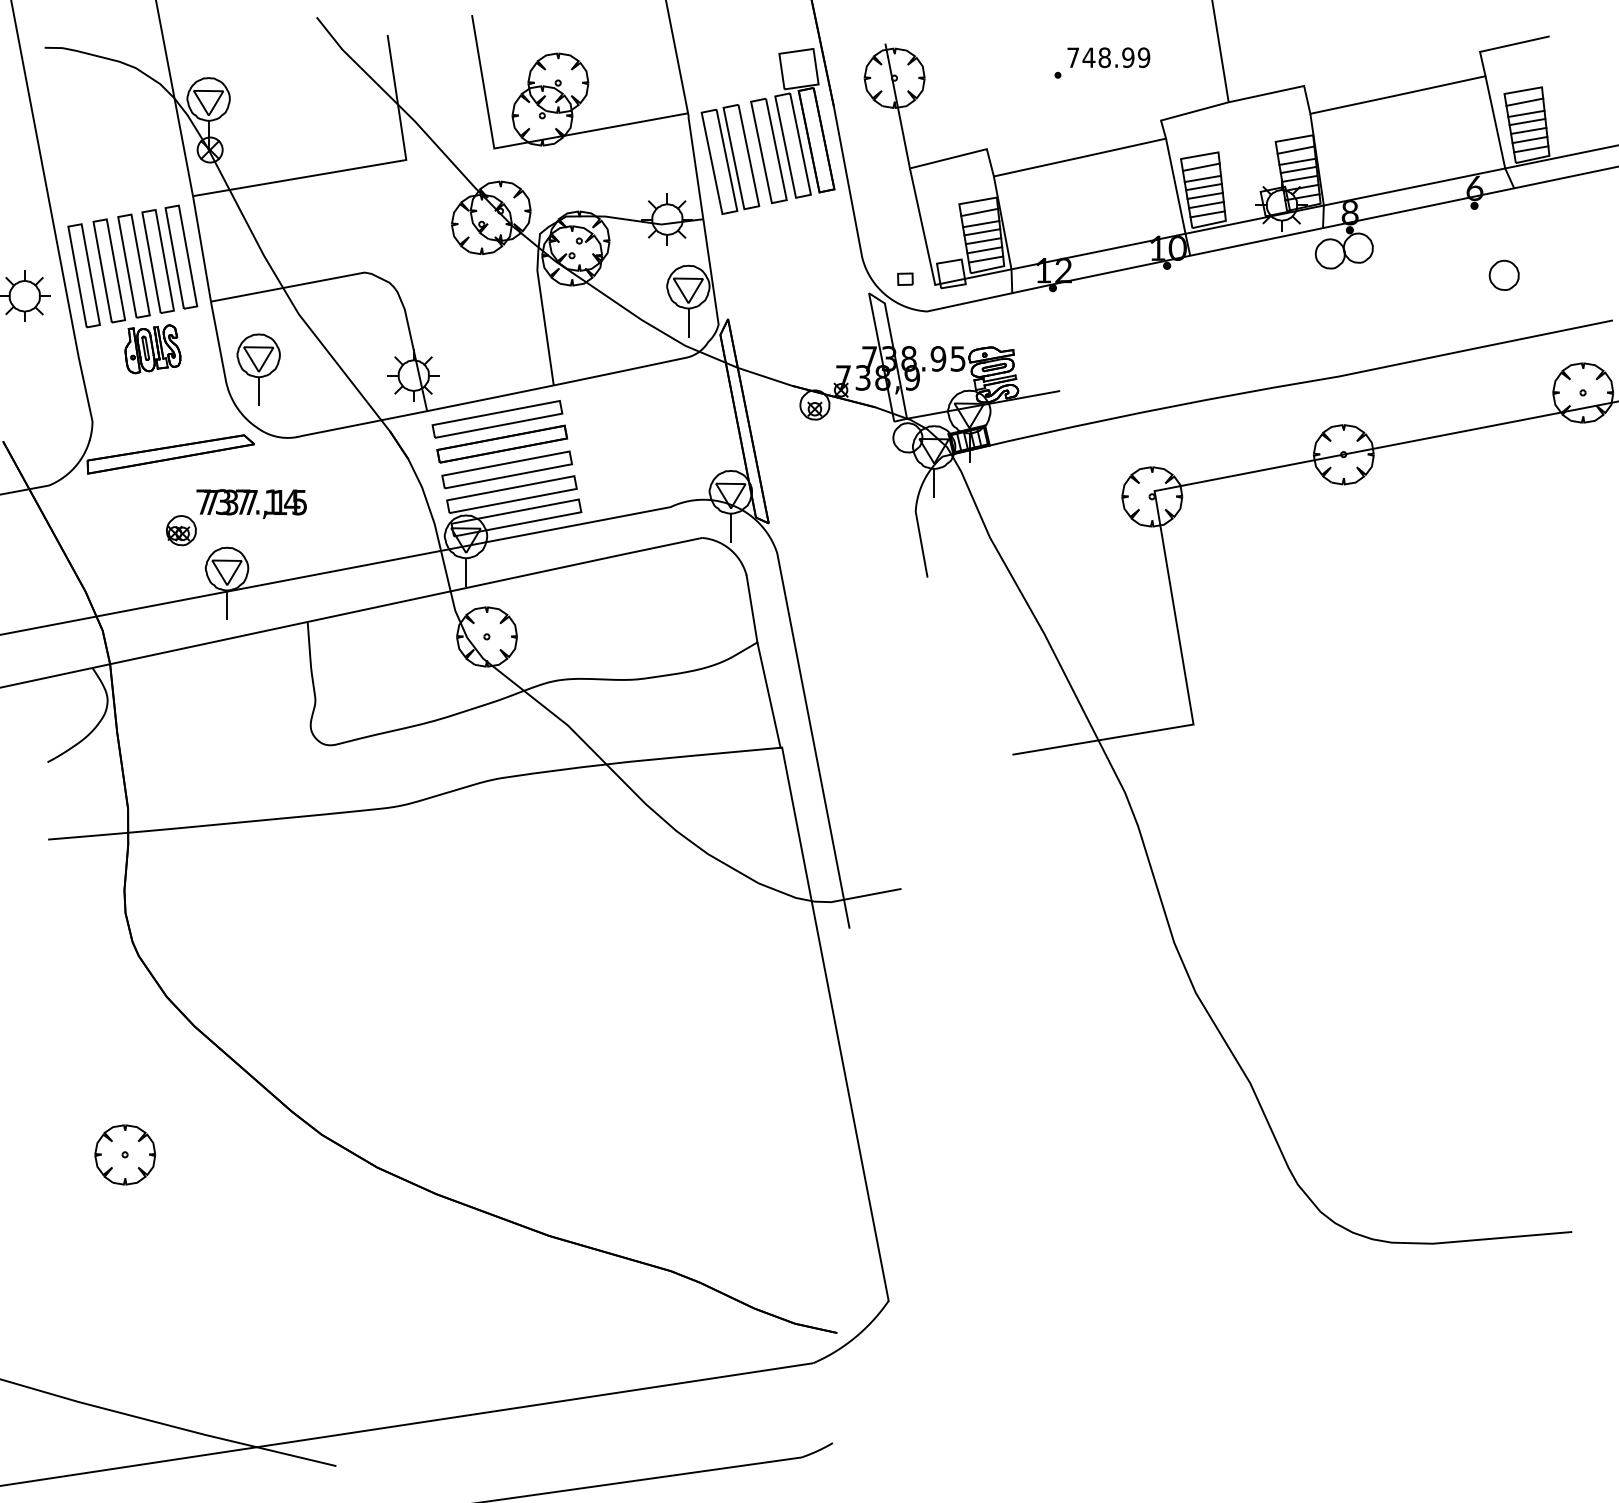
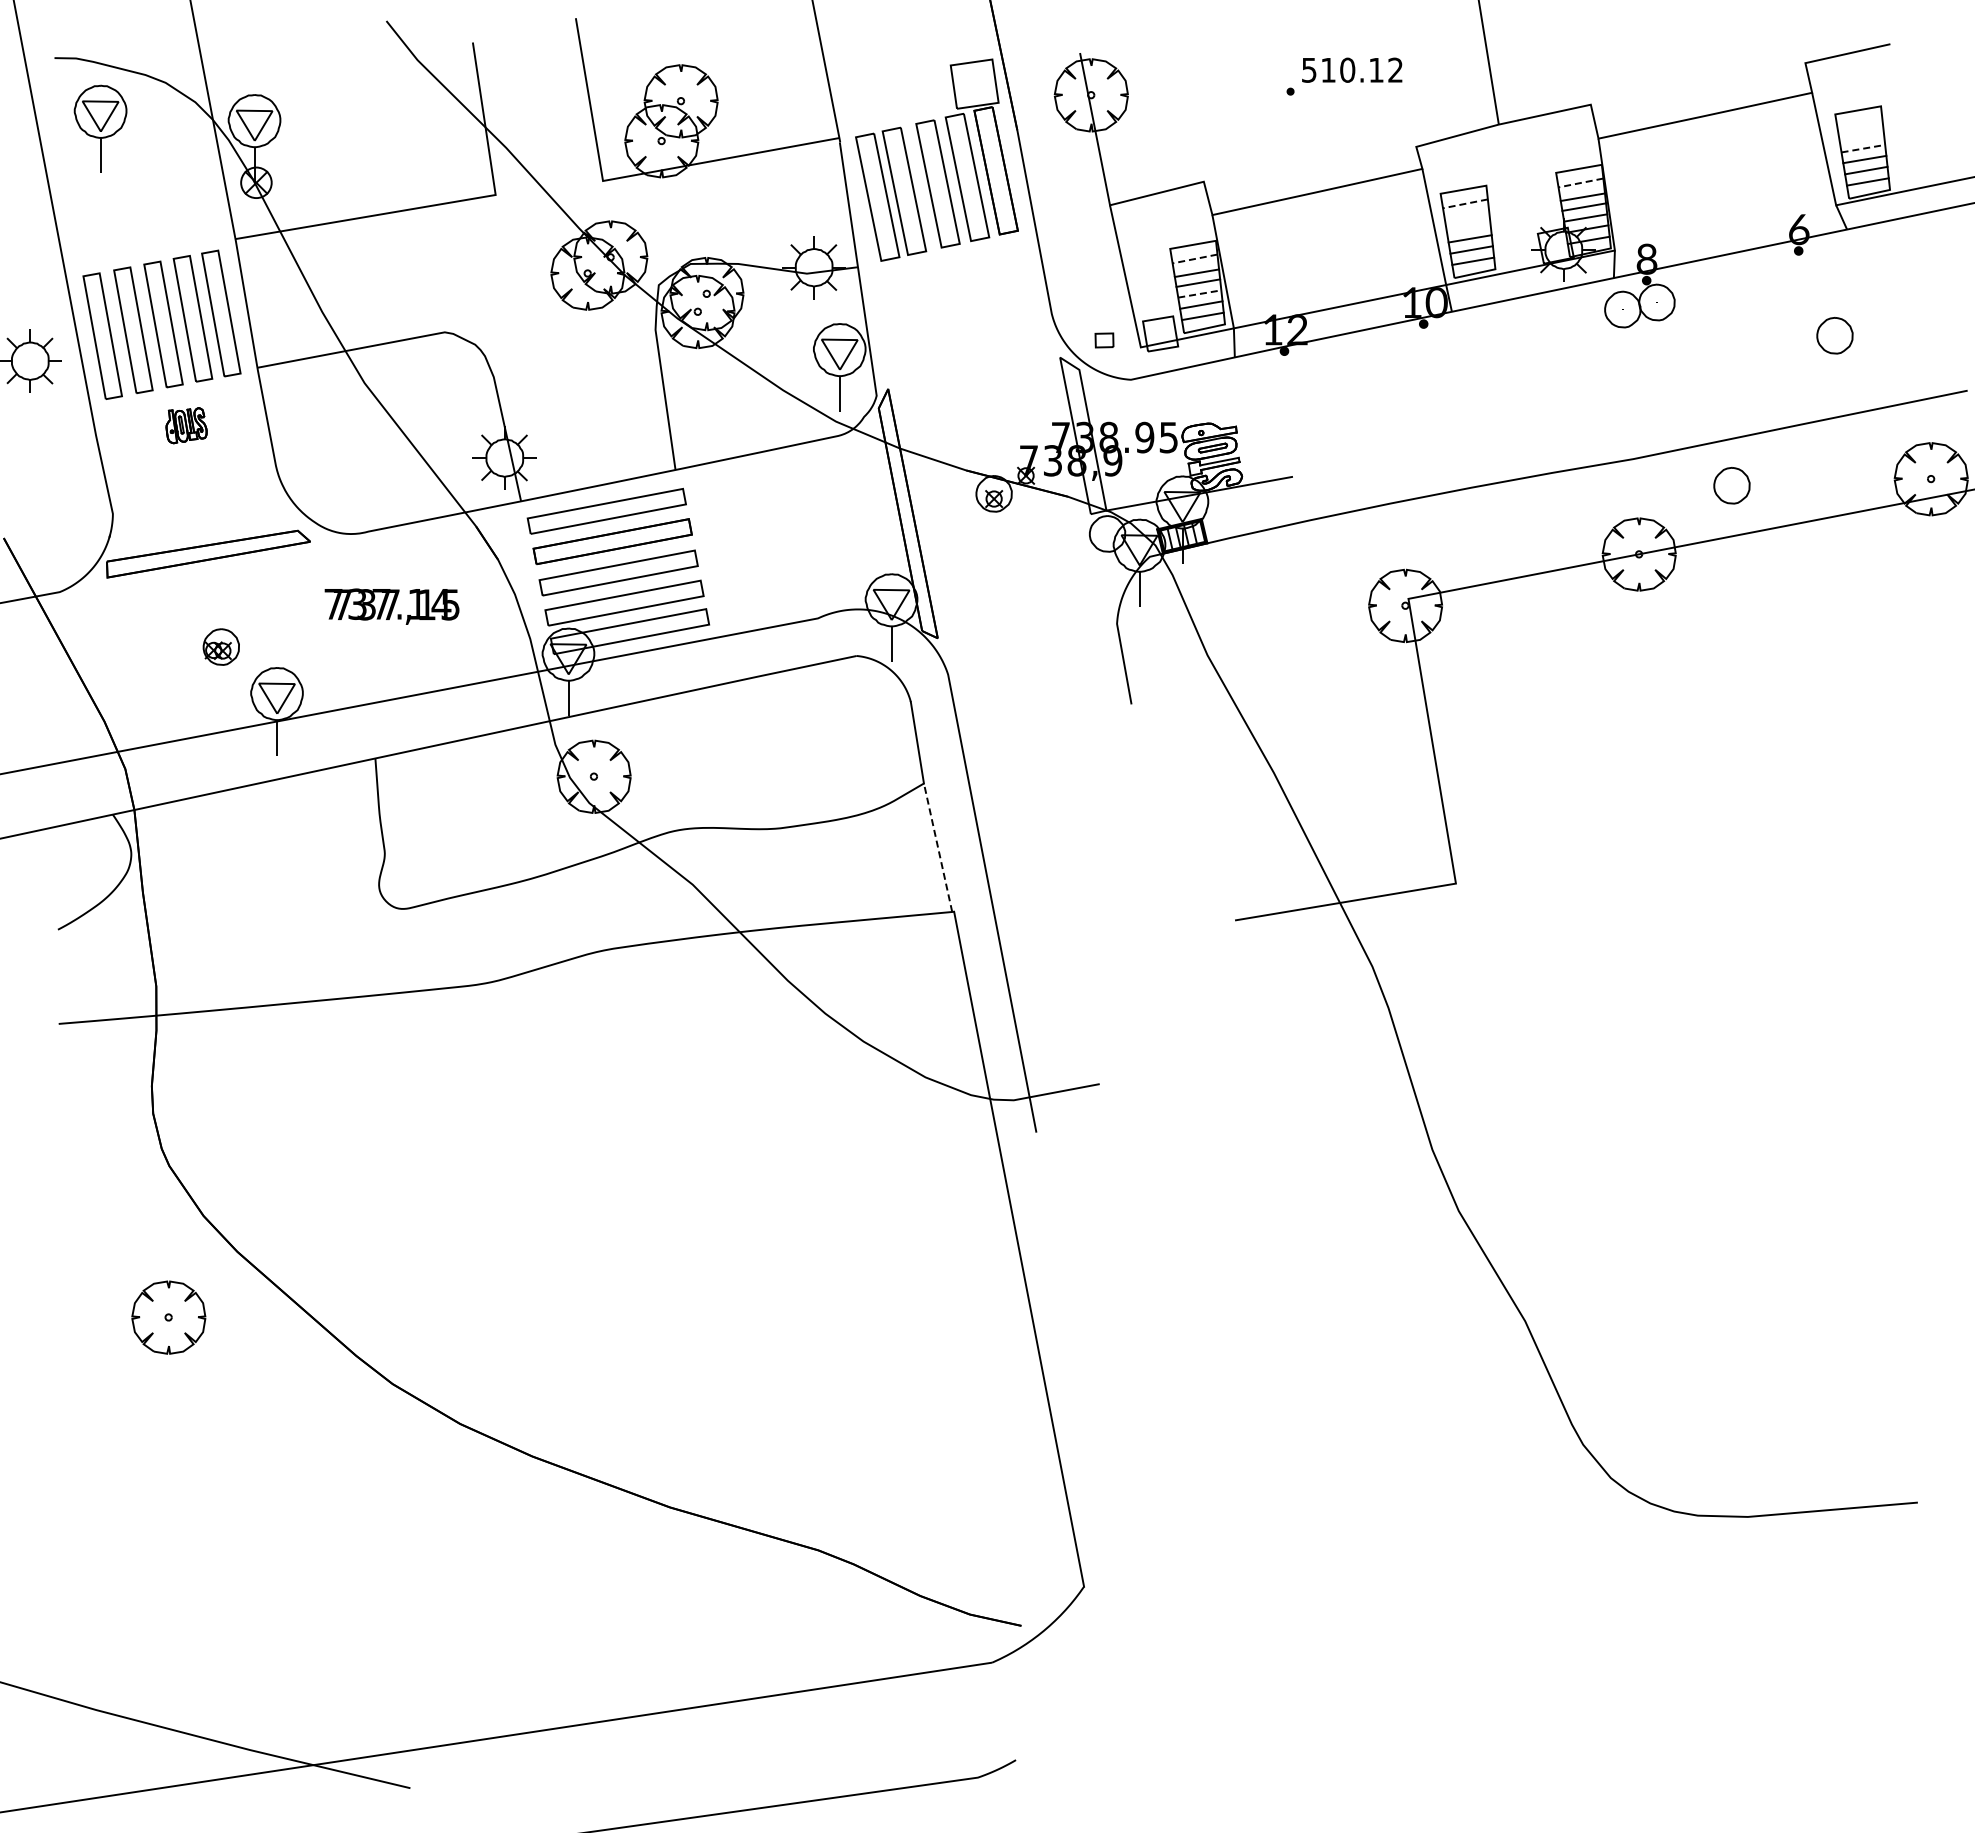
text: (1108, 57) -> (1352, 69), 748.99 -> 510.12
line: (1524, 102) -> (1859, 124), removed
line: (1526, 113) -> (1861, 138), removed
line: (1527, 121) -> (1863, 148), solid -> dashed
line: (1295, 149) -> (1580, 182), solid -> dashed
line: (1201, 166) -> (1465, 203), solid -> dashed
line: (1203, 178) -> (1467, 217), removed
line: (1203, 186) -> (1468, 227), removed
line: (1414, 186) -> (1725, 227), removed
line: (980, 212) -> (1195, 258), solid -> dashed
line: (983, 241) -> (1199, 294), solid -> dashed
part: (152, 348) -> (186, 425), size x0.6
part: (258, 369) -> (100, 128), moved
part: (1419, 398) -> (1731, 485), added
text: (251, 503) -> (391, 606), moved
line: (769, 694) -> (938, 847), solid -> dashed
part: (124, 1154) -> (168, 1317), moved

